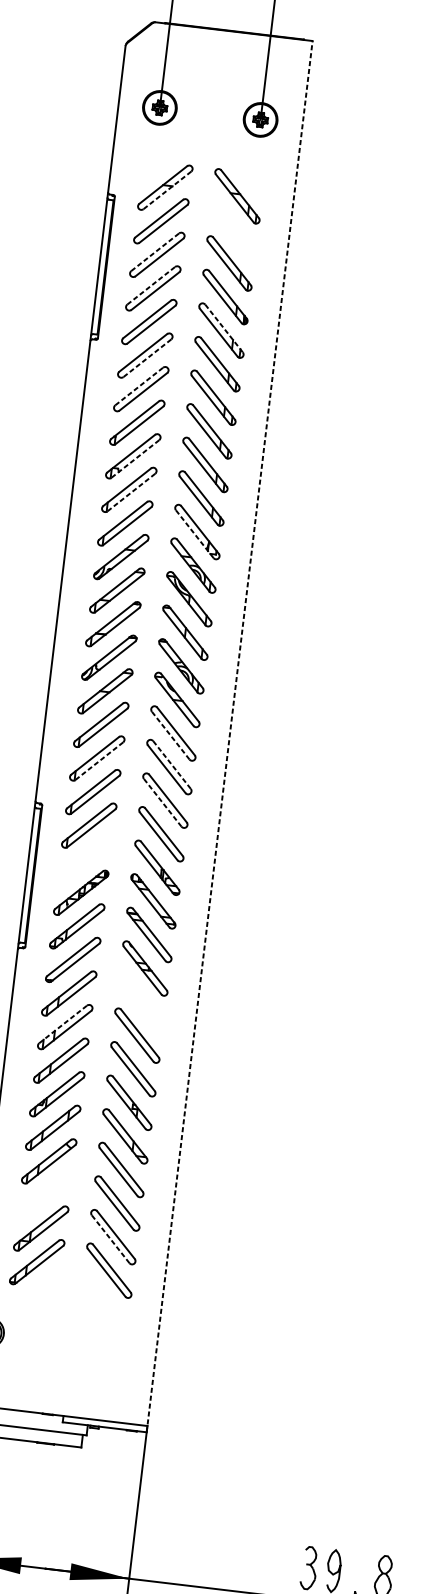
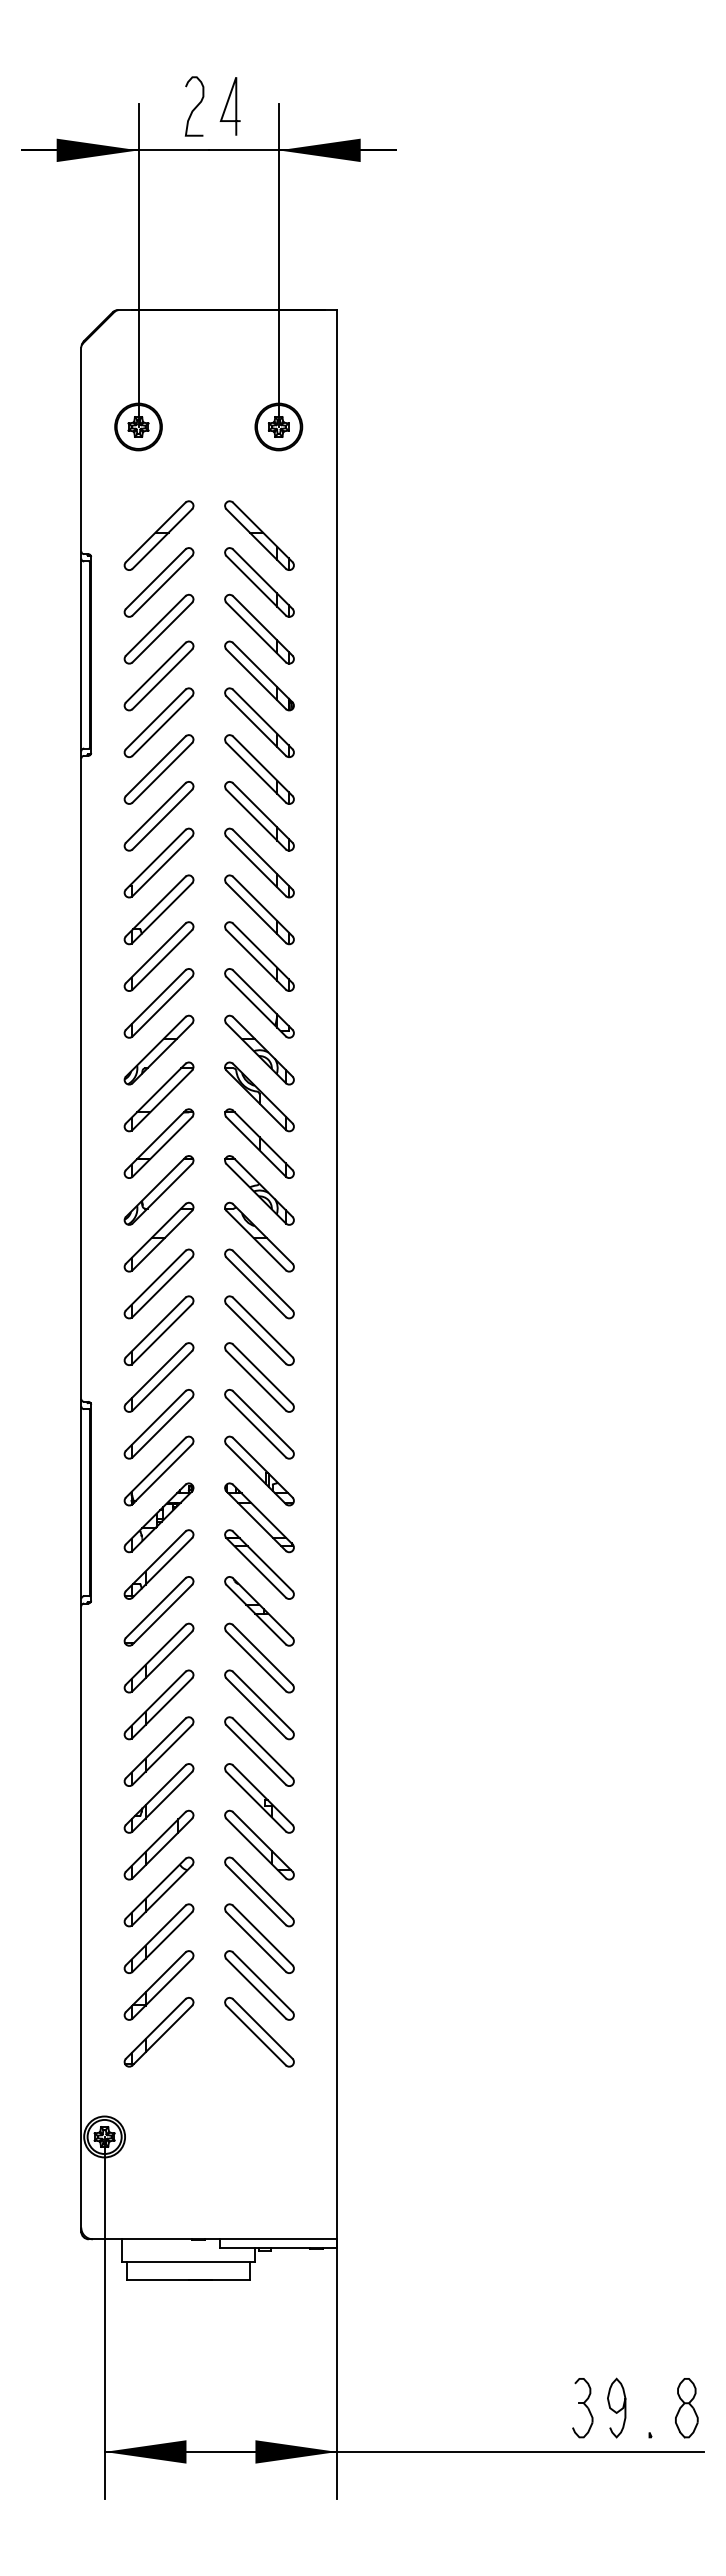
line: (167, 190) -> (162, 539), dashed -> solid
part: (233, 229) -> (259, 582), added
line: (155, 251) -> (156, 625), dashed -> solid
line: (151, 285) -> (156, 672), dashed -> solid
line: (224, 328) -> (263, 719), dashed -> solid
line: (147, 358) -> (162, 773), dashed -> solid
line: (139, 386) -> (156, 812), dashed -> solid
line: (135, 459) -> (162, 913), dashed -> solid
line: (131, 492) -> (162, 960), dashed -> solid
line: (194, 533) -> (255, 1006), dashed -> solid
line: (170, 734) -> (255, 1286), dashed -> solid
line: (229, 736) -> (337, 1279), dashed -> solid
line: (99, 761) -> (162, 1334), dashed -> solid
line: (172, 765) -> (263, 1327), dashed -> solid
line: (162, 802) -> (255, 1380), dashed -> solid
part: (84, 858) -> (158, 1470), added
part: (141, 1001) -> (259, 1657), added
line: (63, 1024) -> (156, 1701), dashed -> solid
part: (44, 1194) -> (158, 1938), added
line: (110, 1238) -> (255, 1988), dashed -> solid

